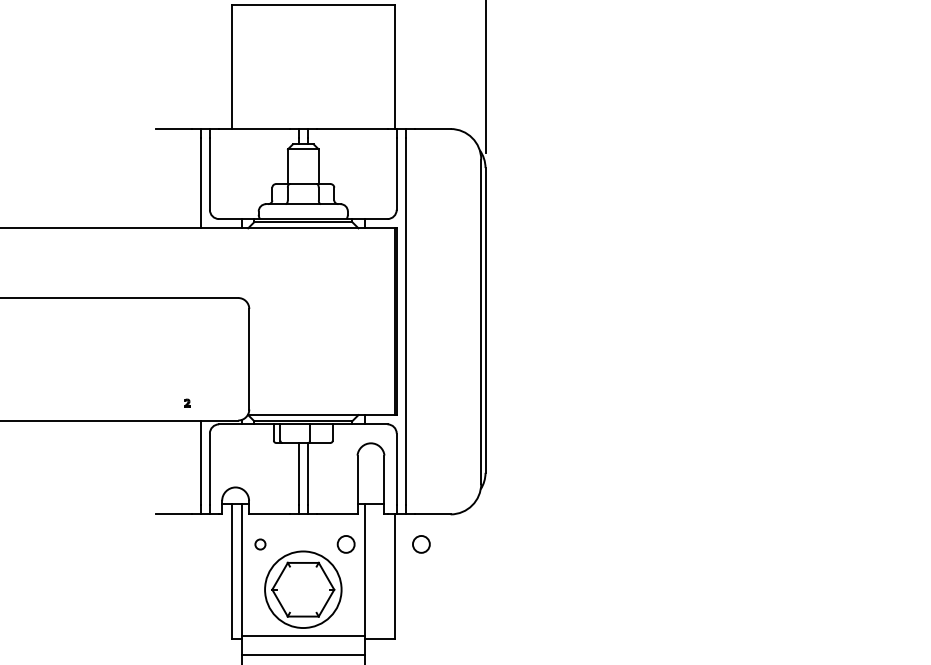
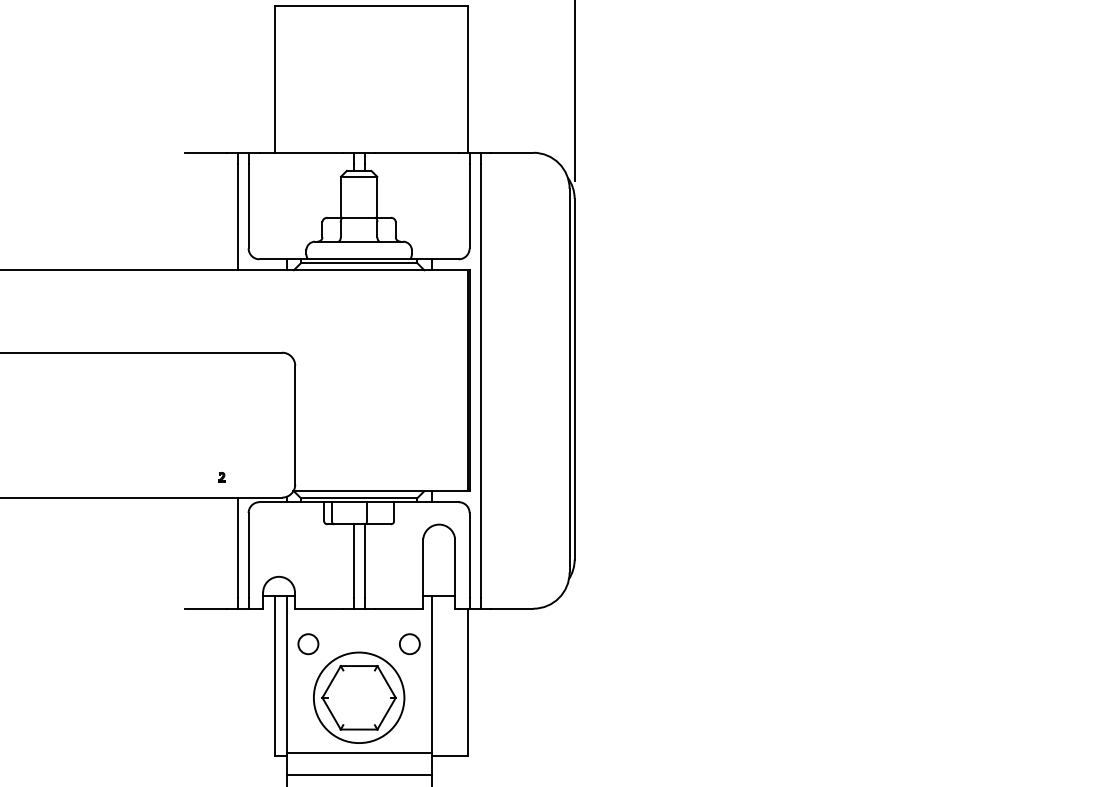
circle: (260, 544) -> (308, 644), size x1.67
circle: (421, 544) -> (498, 644), removed

